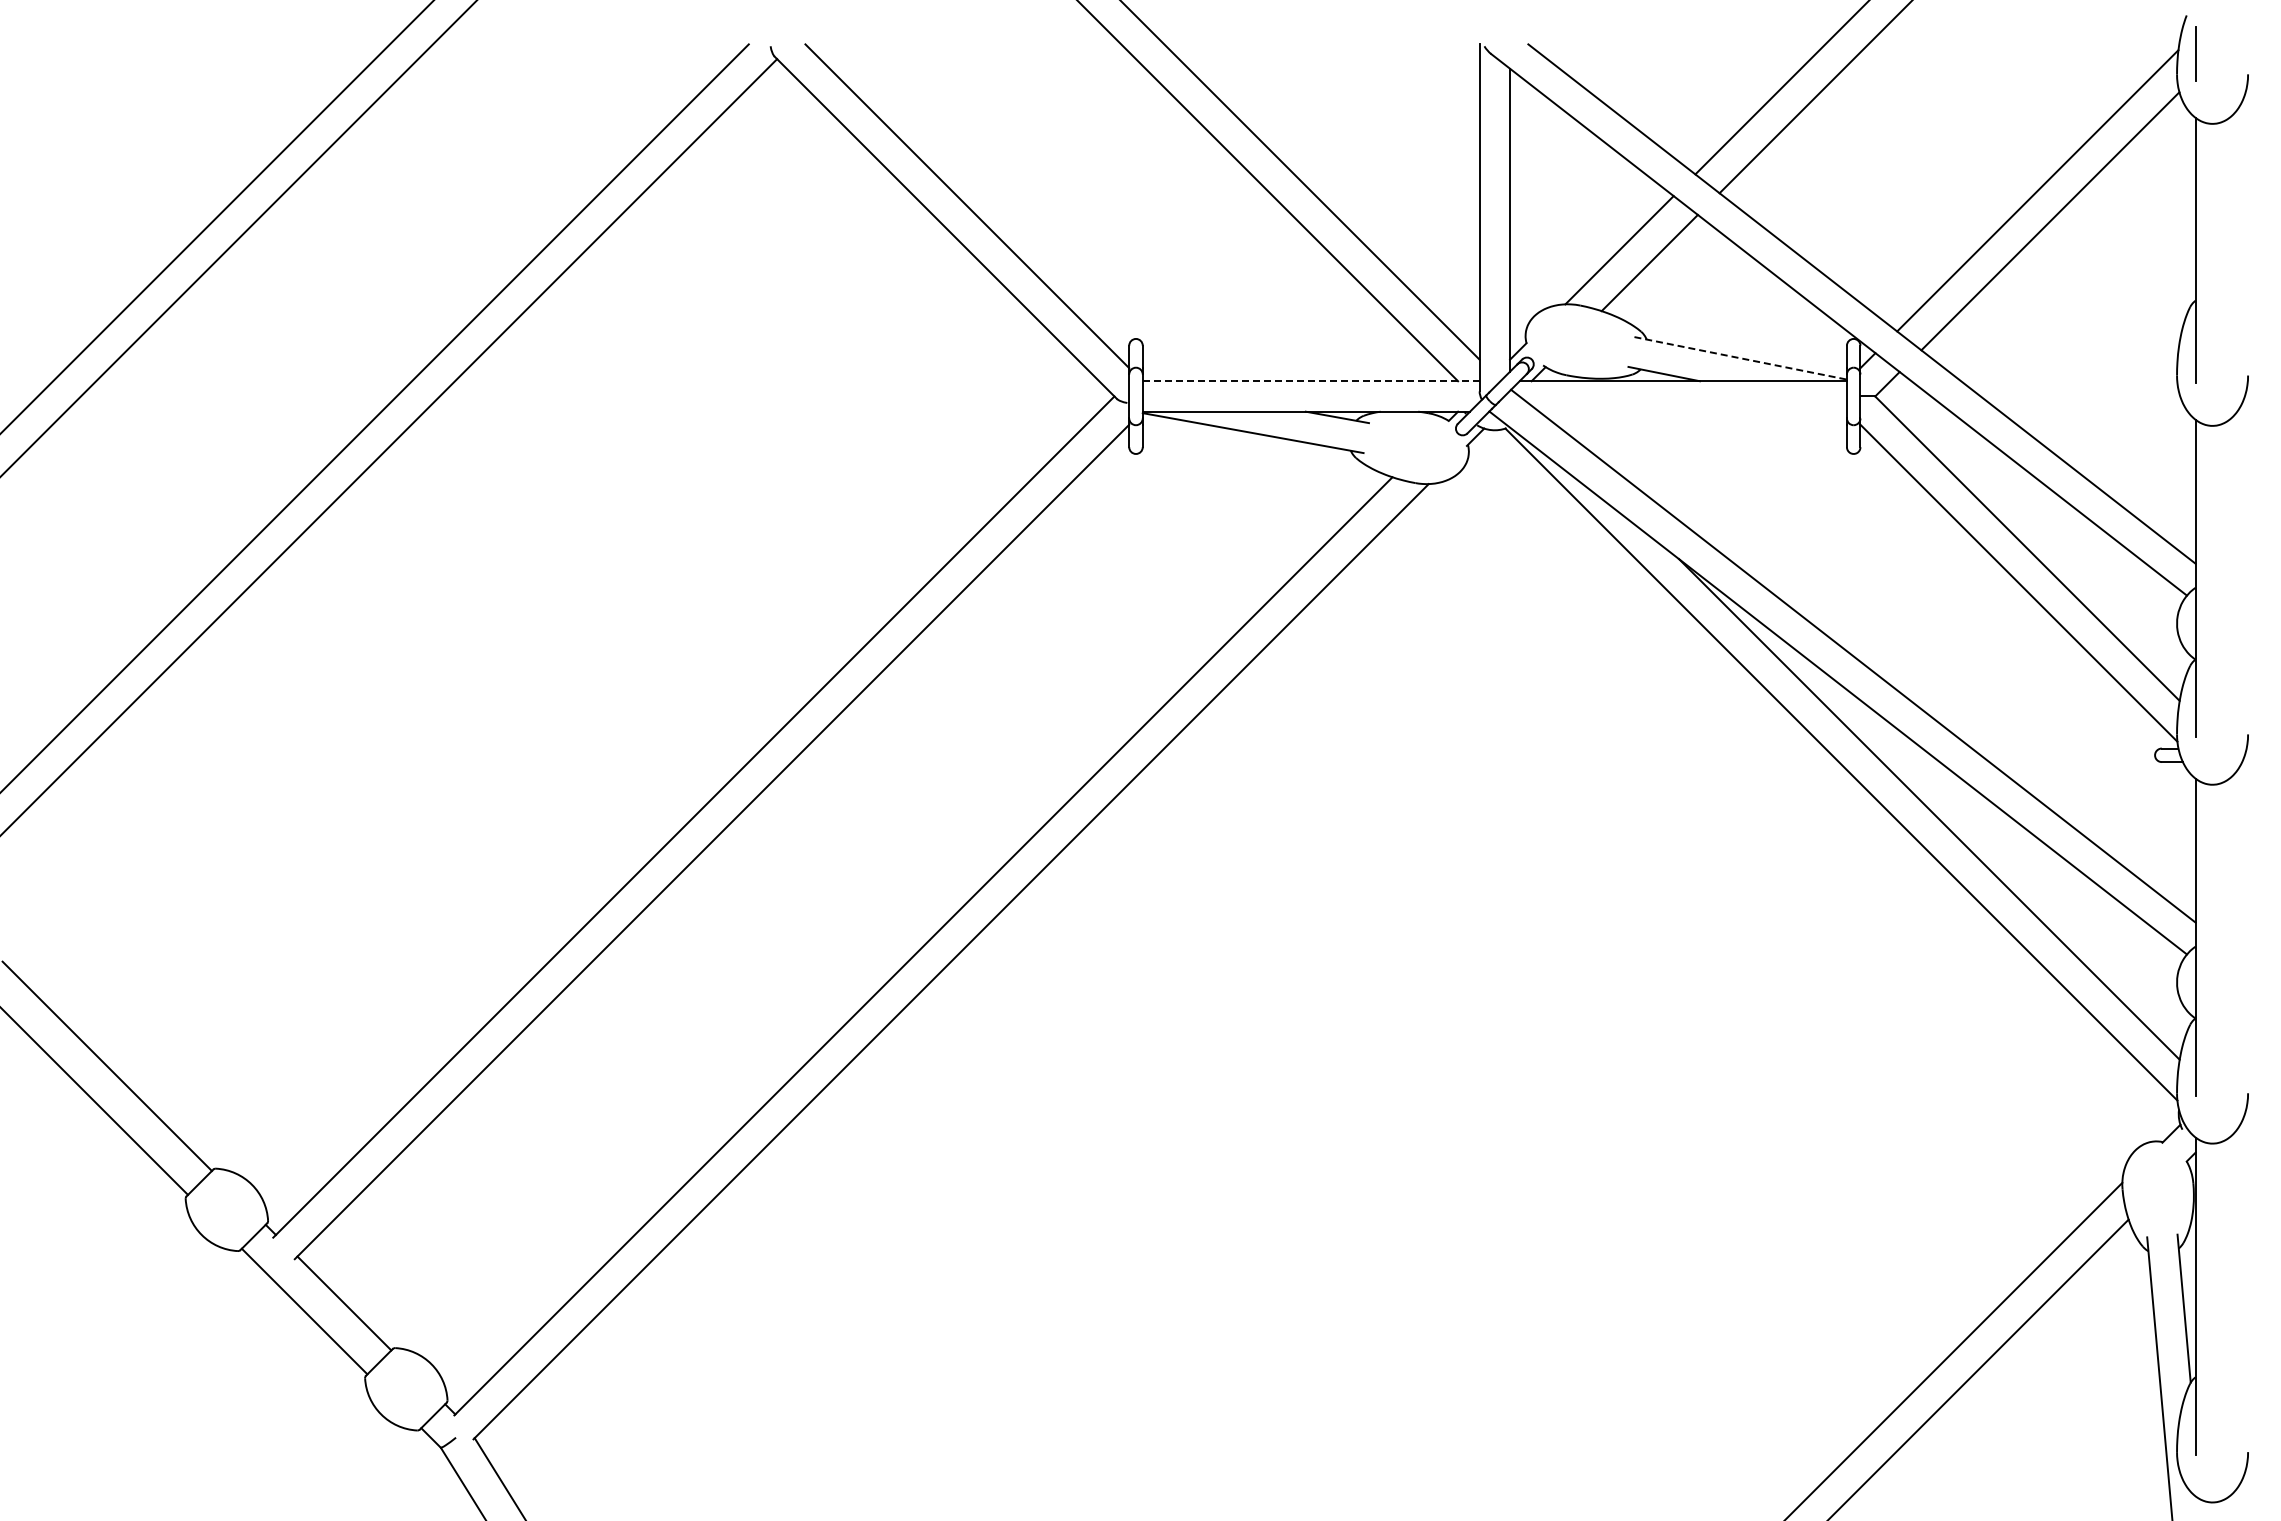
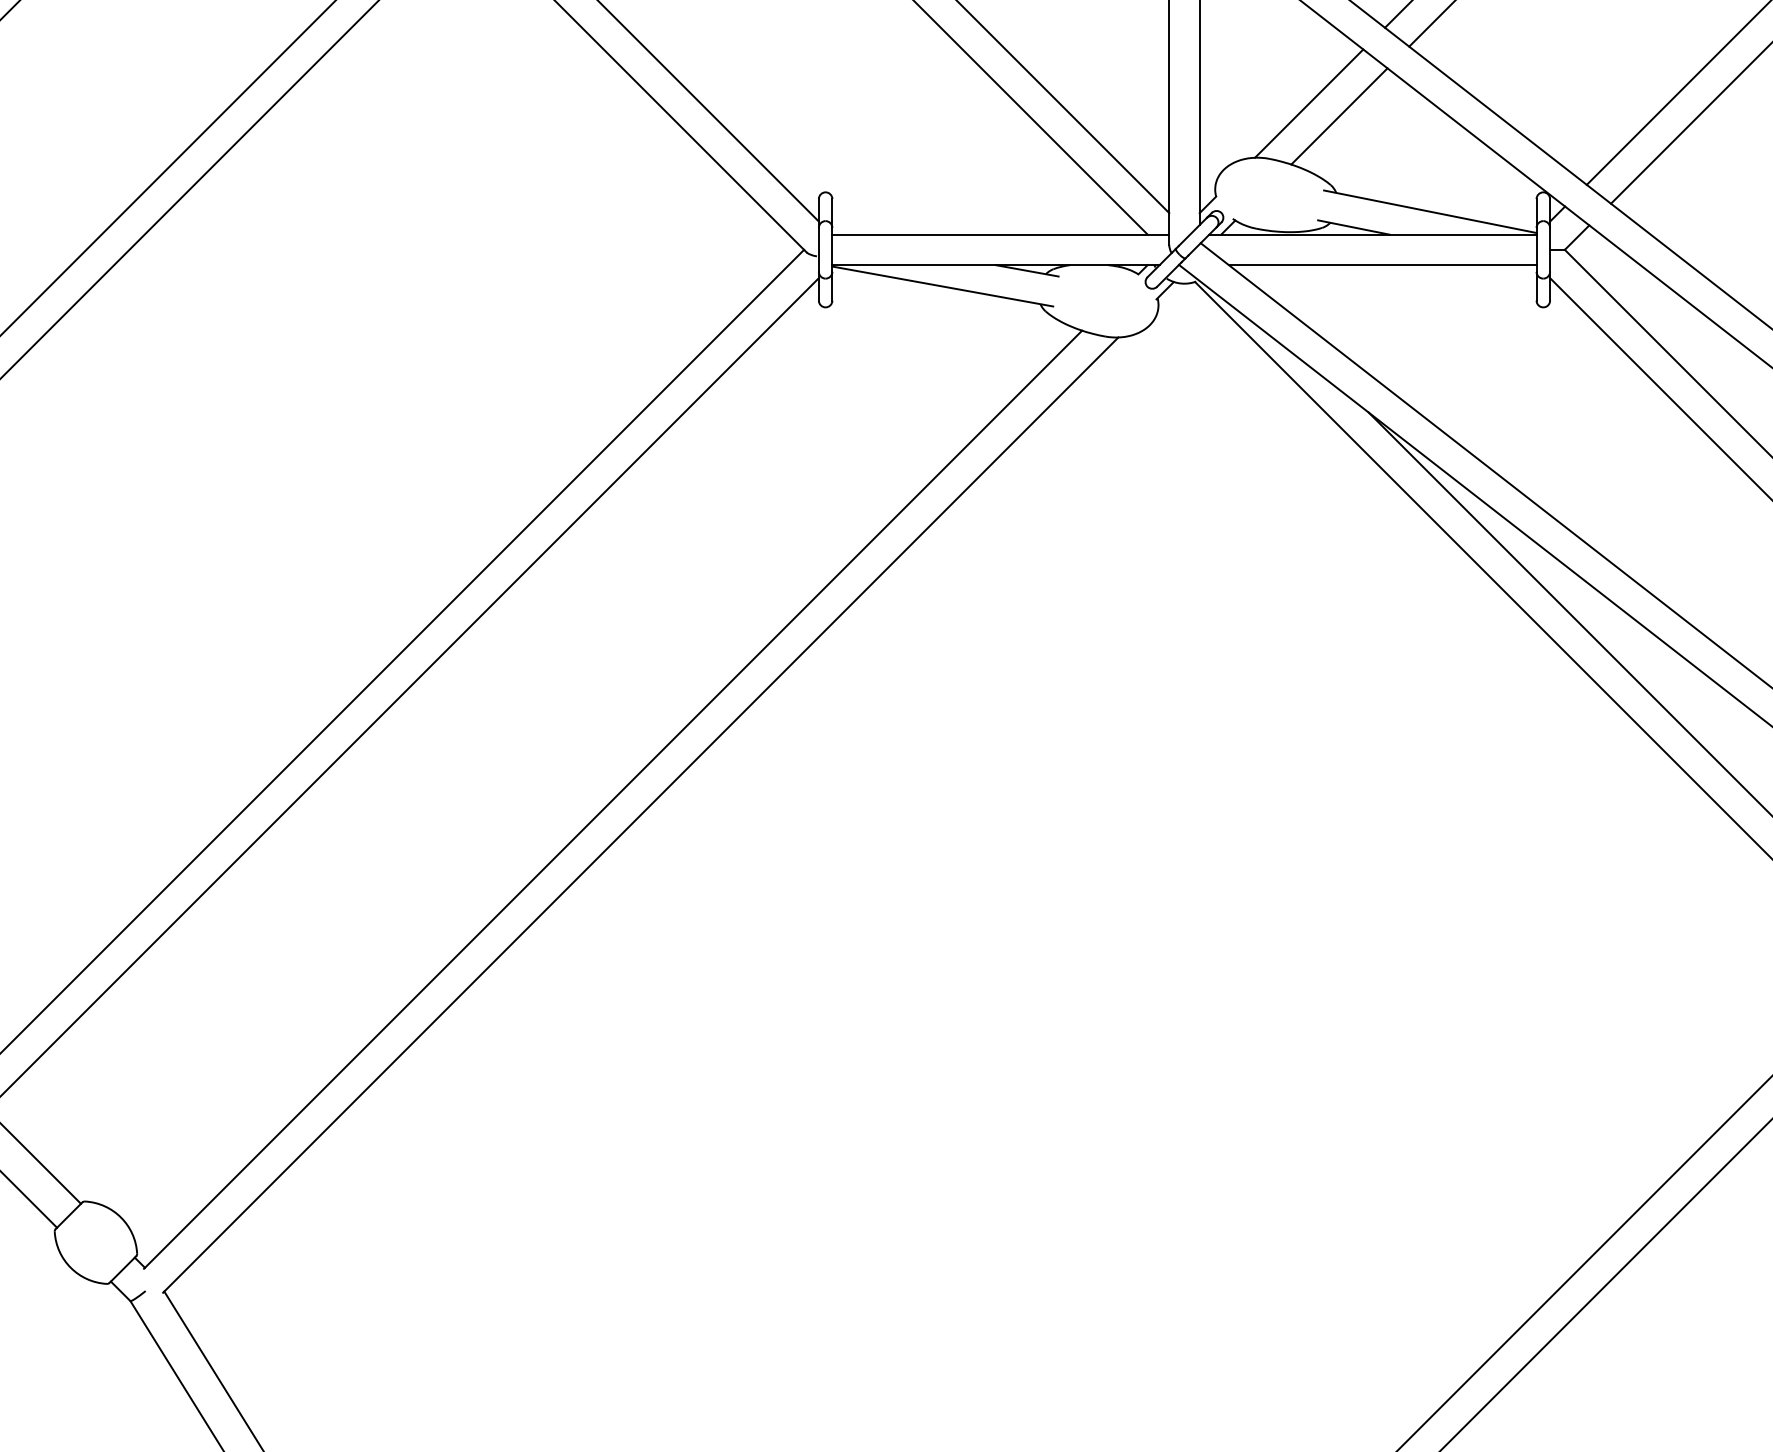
line: (1741, 358) -> (1431, 211), dashed -> solid
line: (1311, 381) -> (1001, 234), dashed -> solid
line: (1692, 411) -> (1382, 264), added

